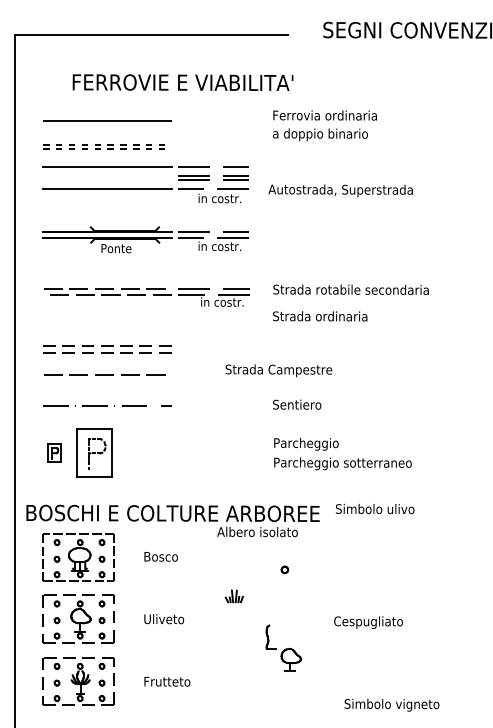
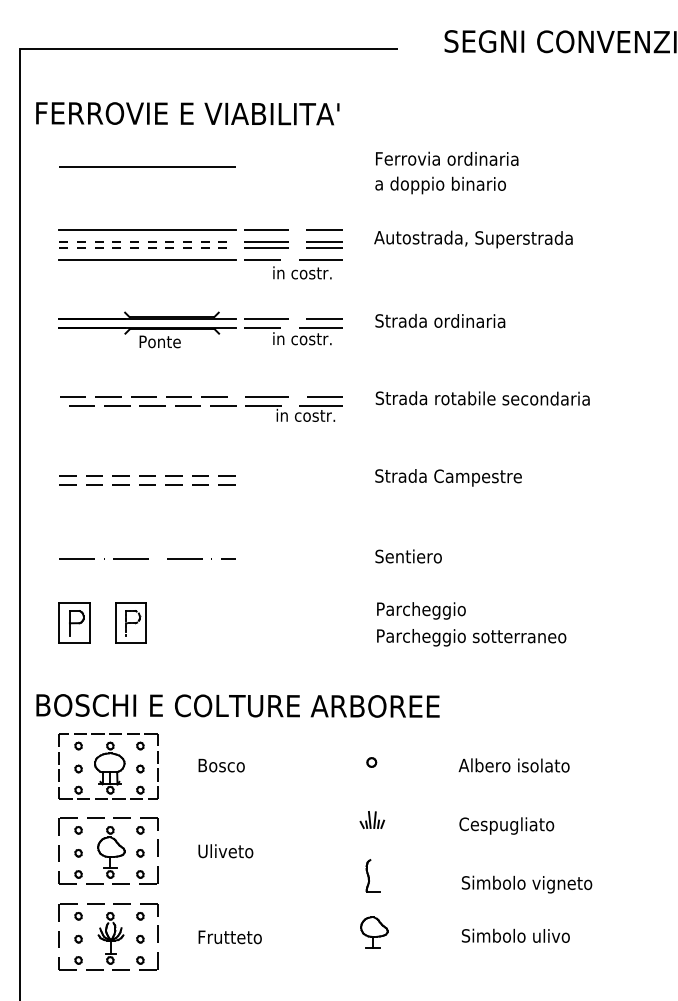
text: (182, 82) -> (187, 113), moved
part: (103, 146) -> (142, 244), moved
text: (340, 190) -> (473, 239), moved
text: (320, 316) -> (440, 321), moved
text: (278, 370) -> (448, 477), moved
line: (104, 374) -> (143, 514), removed
part: (54, 452) -> (74, 622), size x1.67
part: (94, 452) -> (130, 622), size x0.62
text: (374, 508) -> (515, 935), moved
text: (257, 532) -> (513, 765), moved
part: (284, 569) -> (371, 762), moved
part: (234, 596) -> (372, 819), moved
text: (368, 622) -> (506, 825), moved
part: (291, 660) -> (374, 932), moved
text: (391, 705) -> (526, 884), moved

